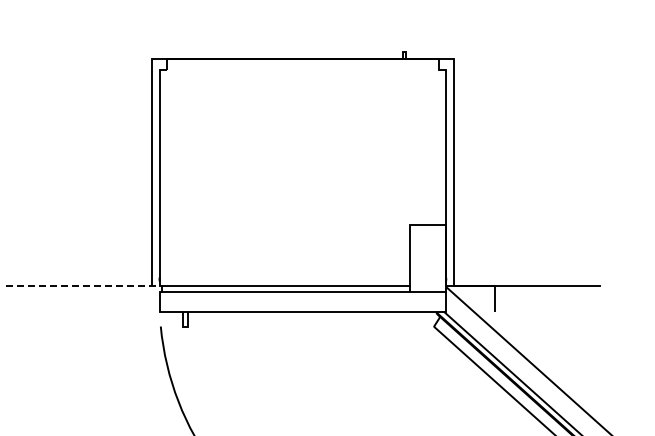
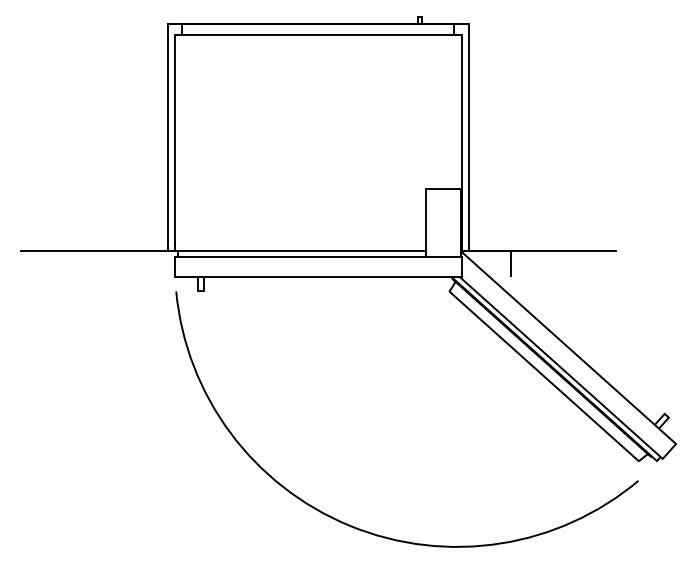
line: (303, 70) -> (318, 35), added
line: (83, 286) -> (98, 251), dashed -> solid

